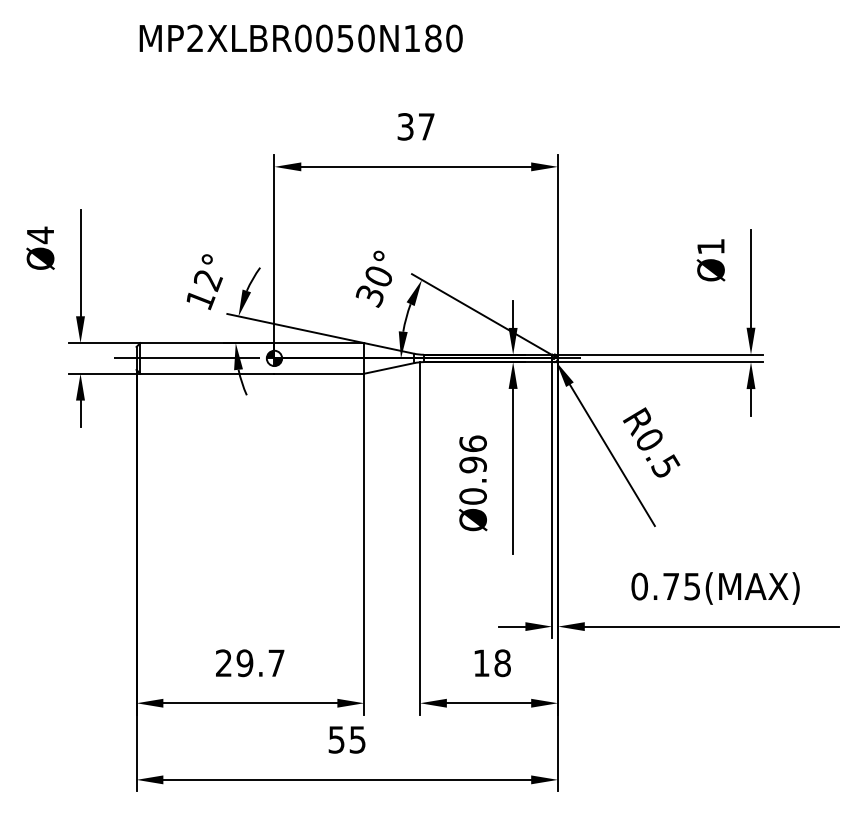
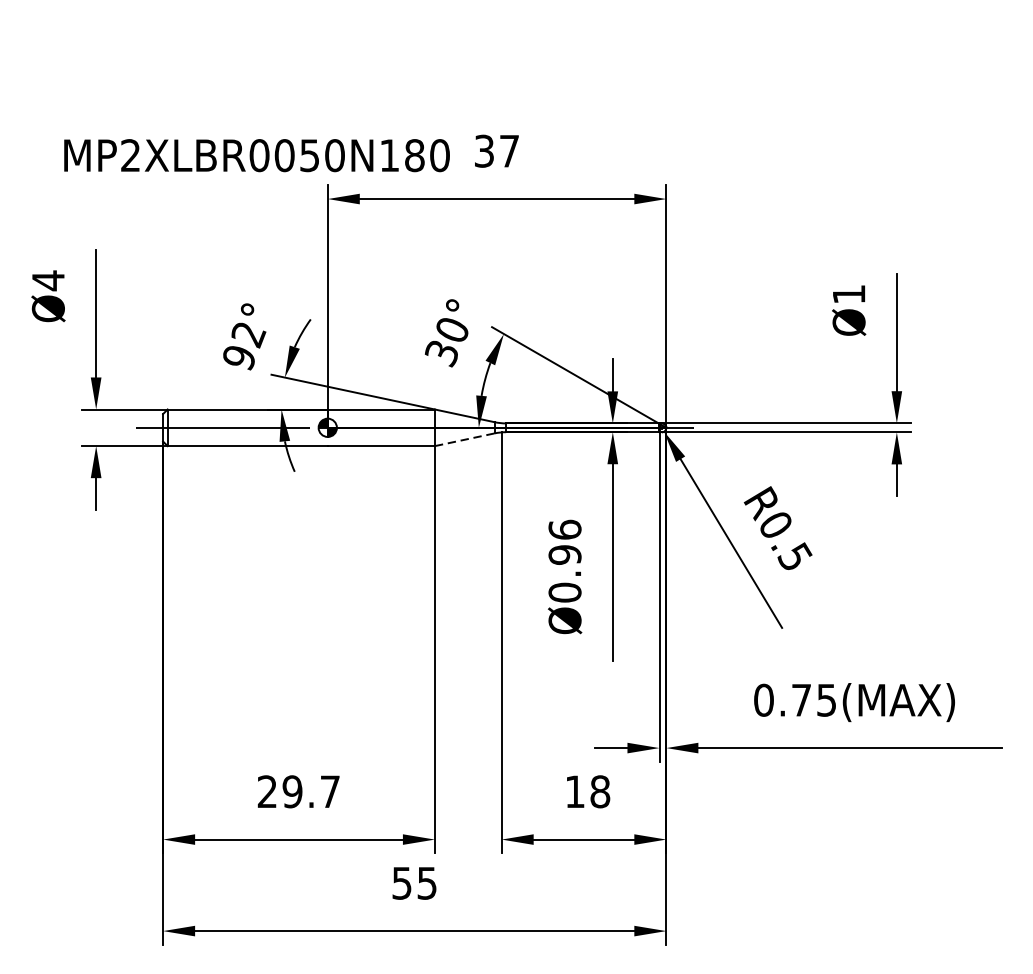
text: (300, 38) -> (256, 155), moved
text: (200, 300) -> (239, 358), 12° -> 92°
line: (389, 368) -> (465, 439), solid -> dashed

